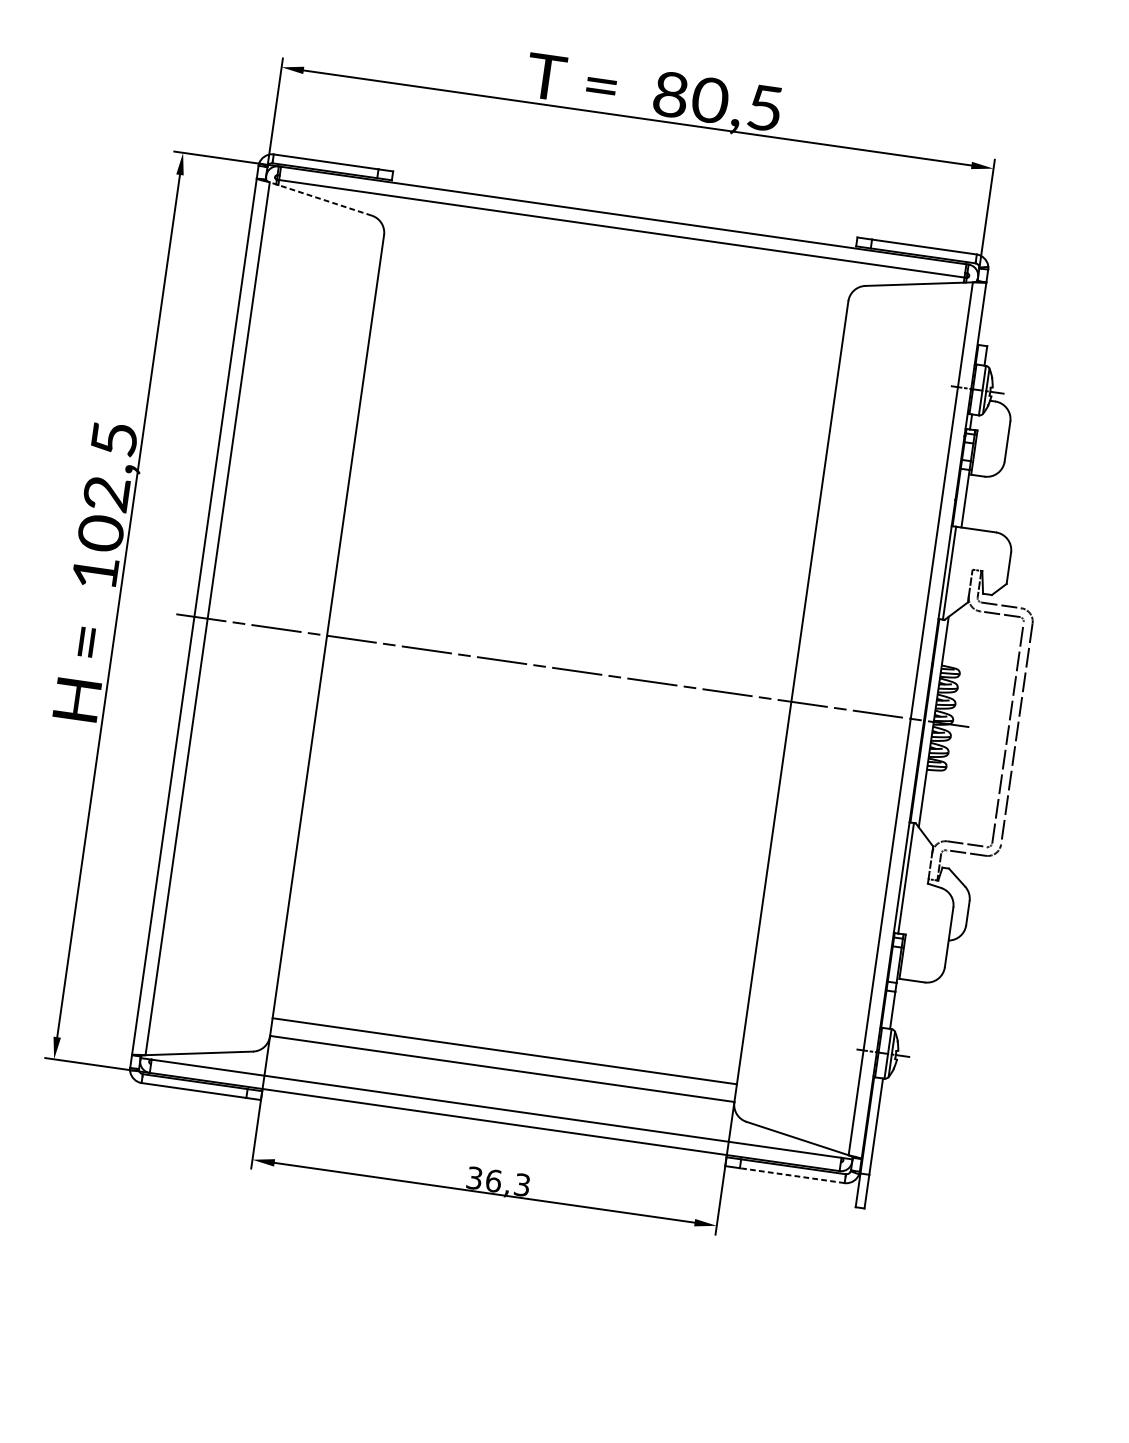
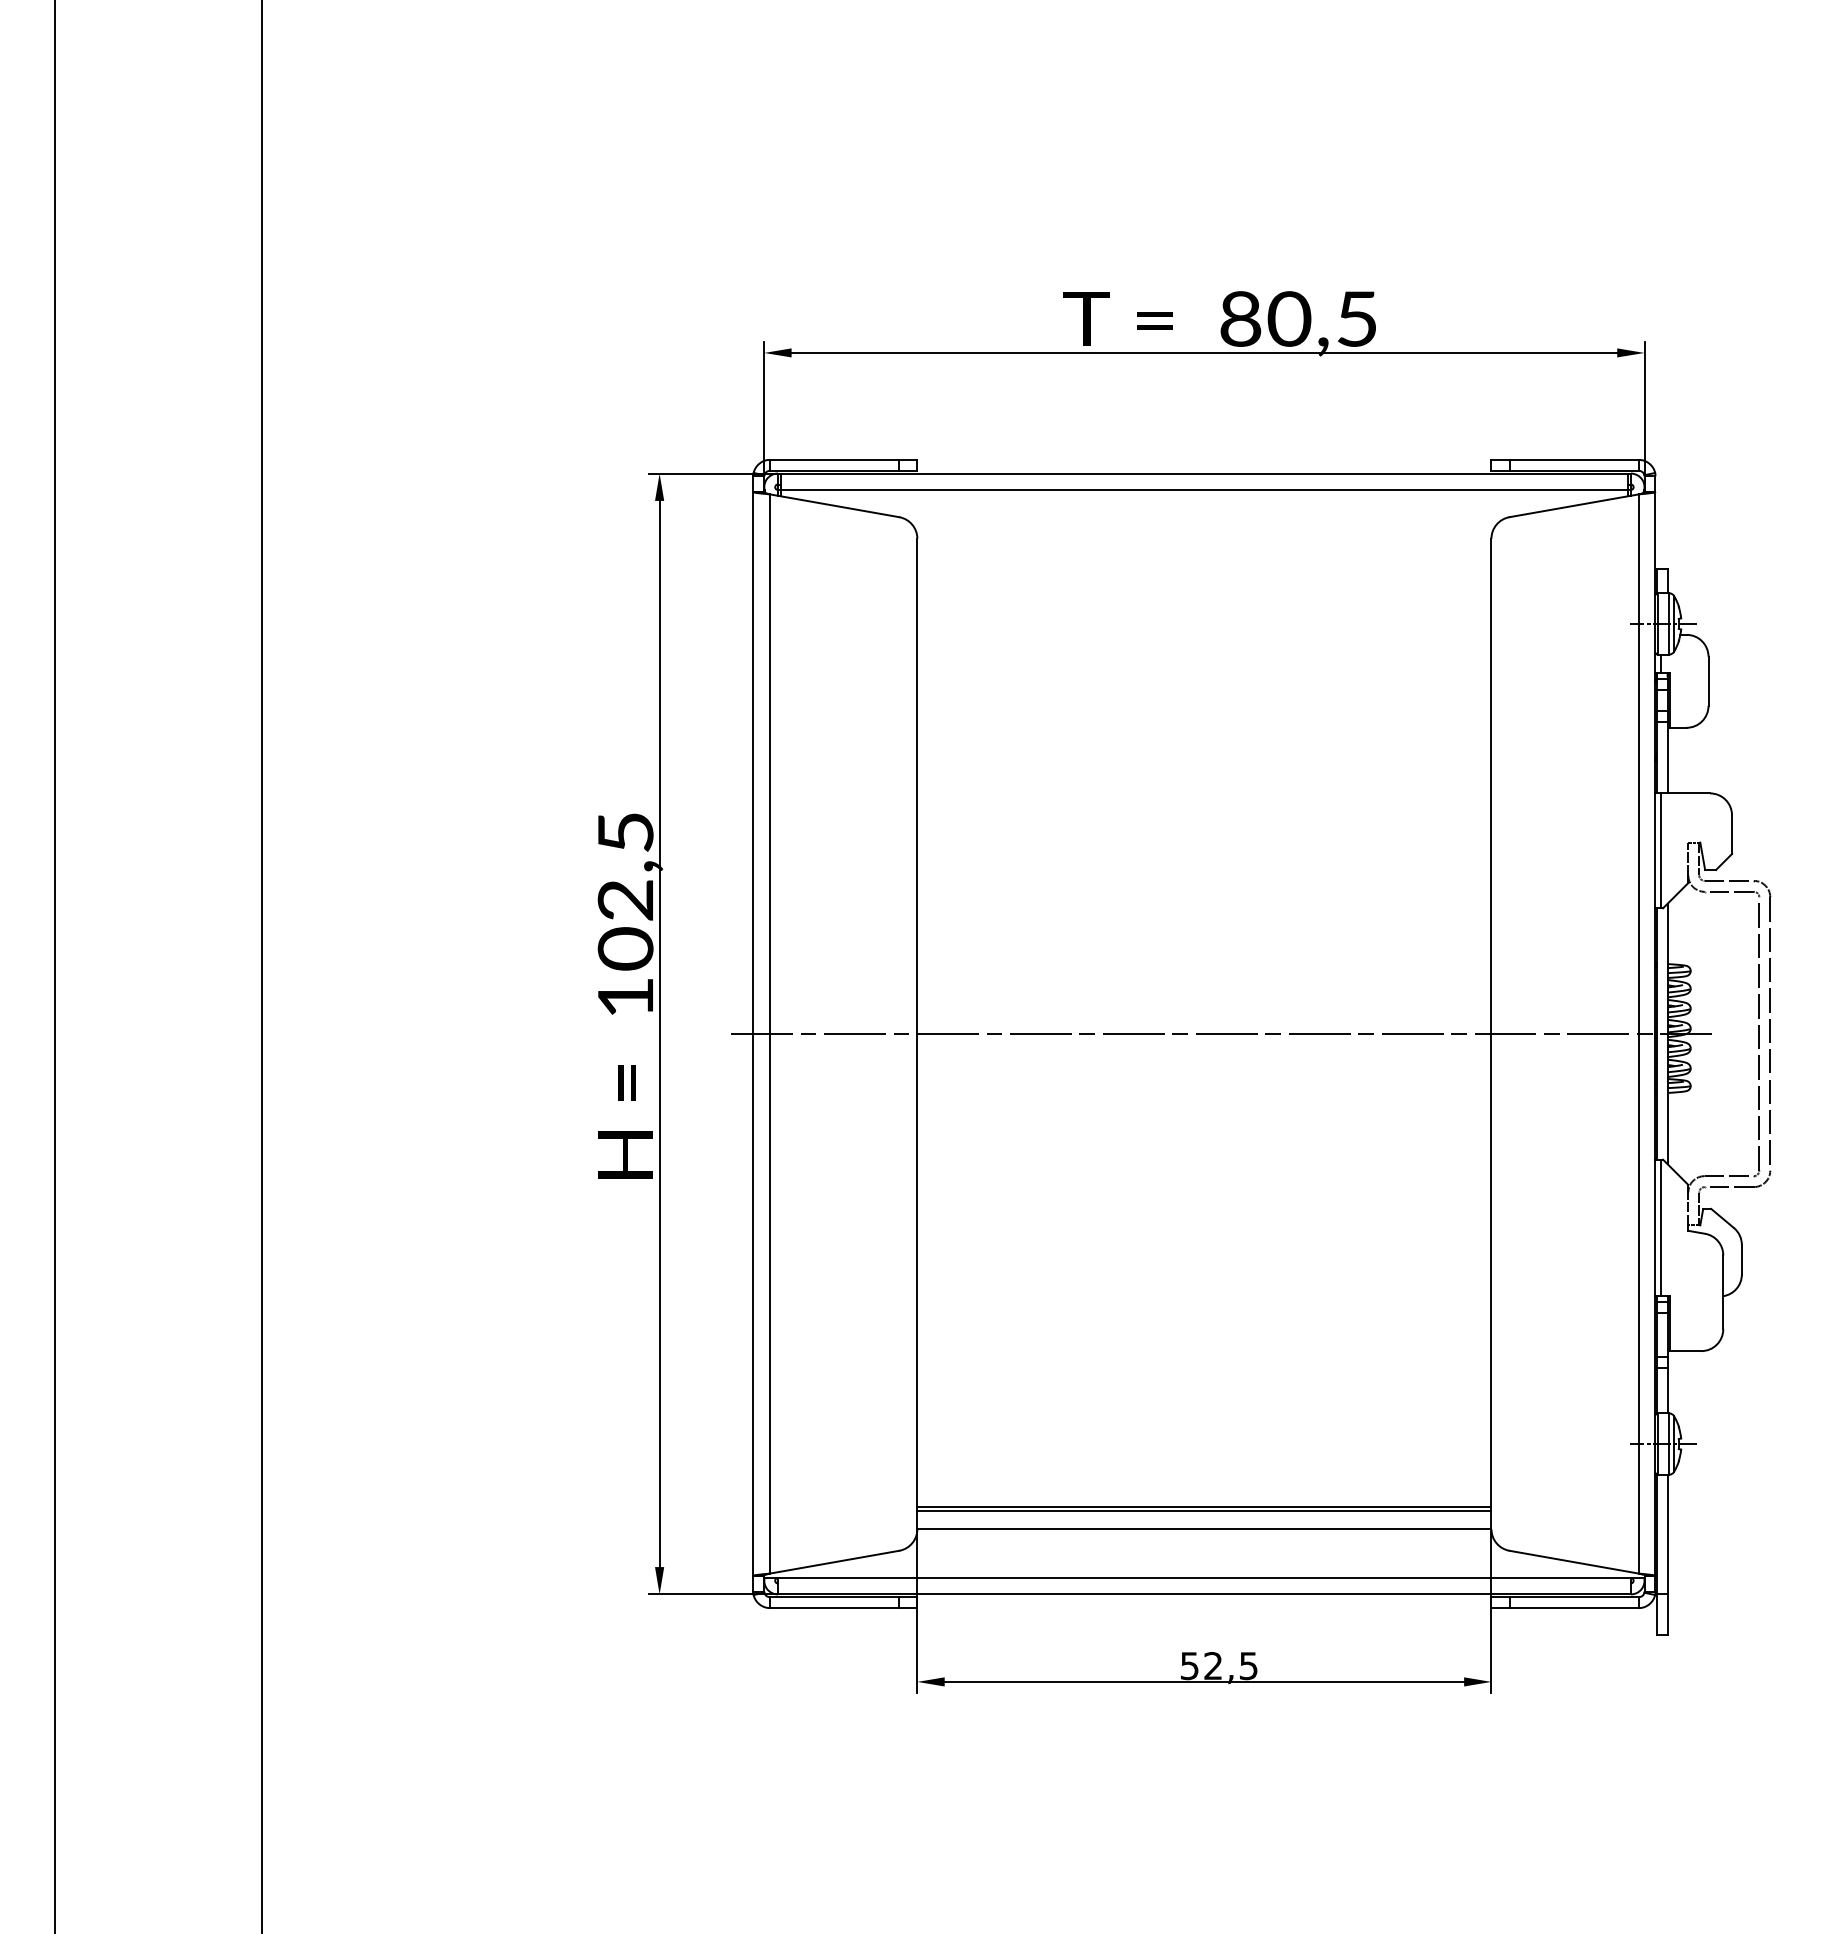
line: (320, 198) -> (834, 505), dashed -> solid
line: (504, 1054) -> (1204, 1511), added
line: (792, 1176) -> (1574, 1608), dashed -> solid
text: (498, 1182) -> (1219, 1666), 36,3 -> 52,5

